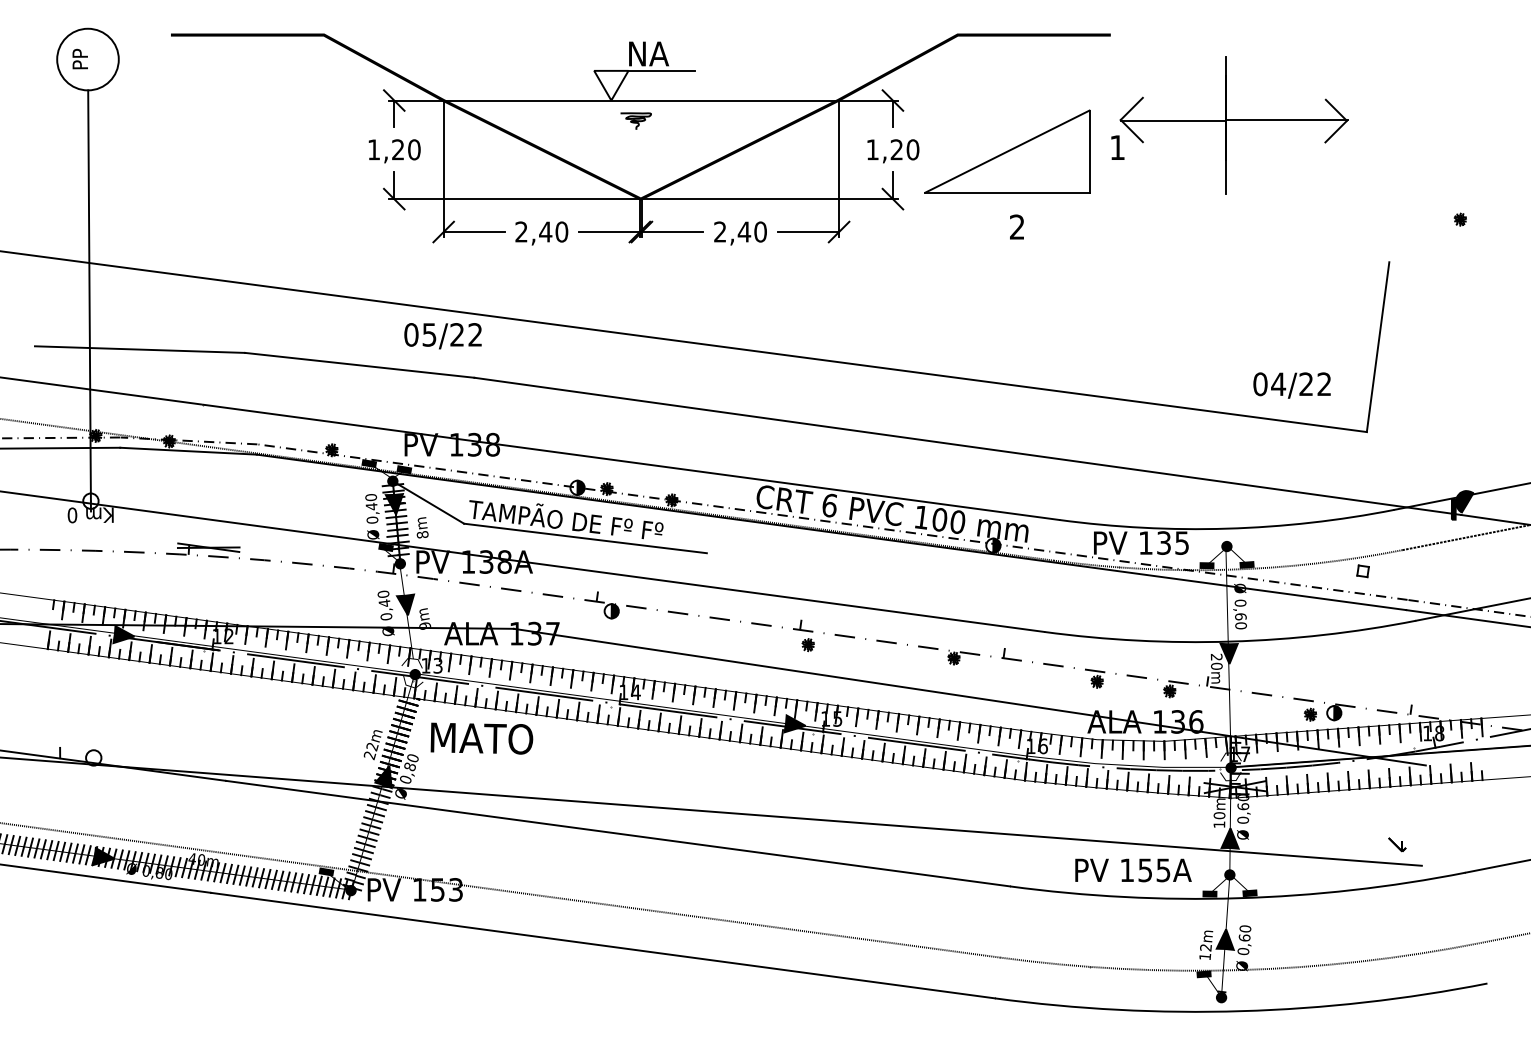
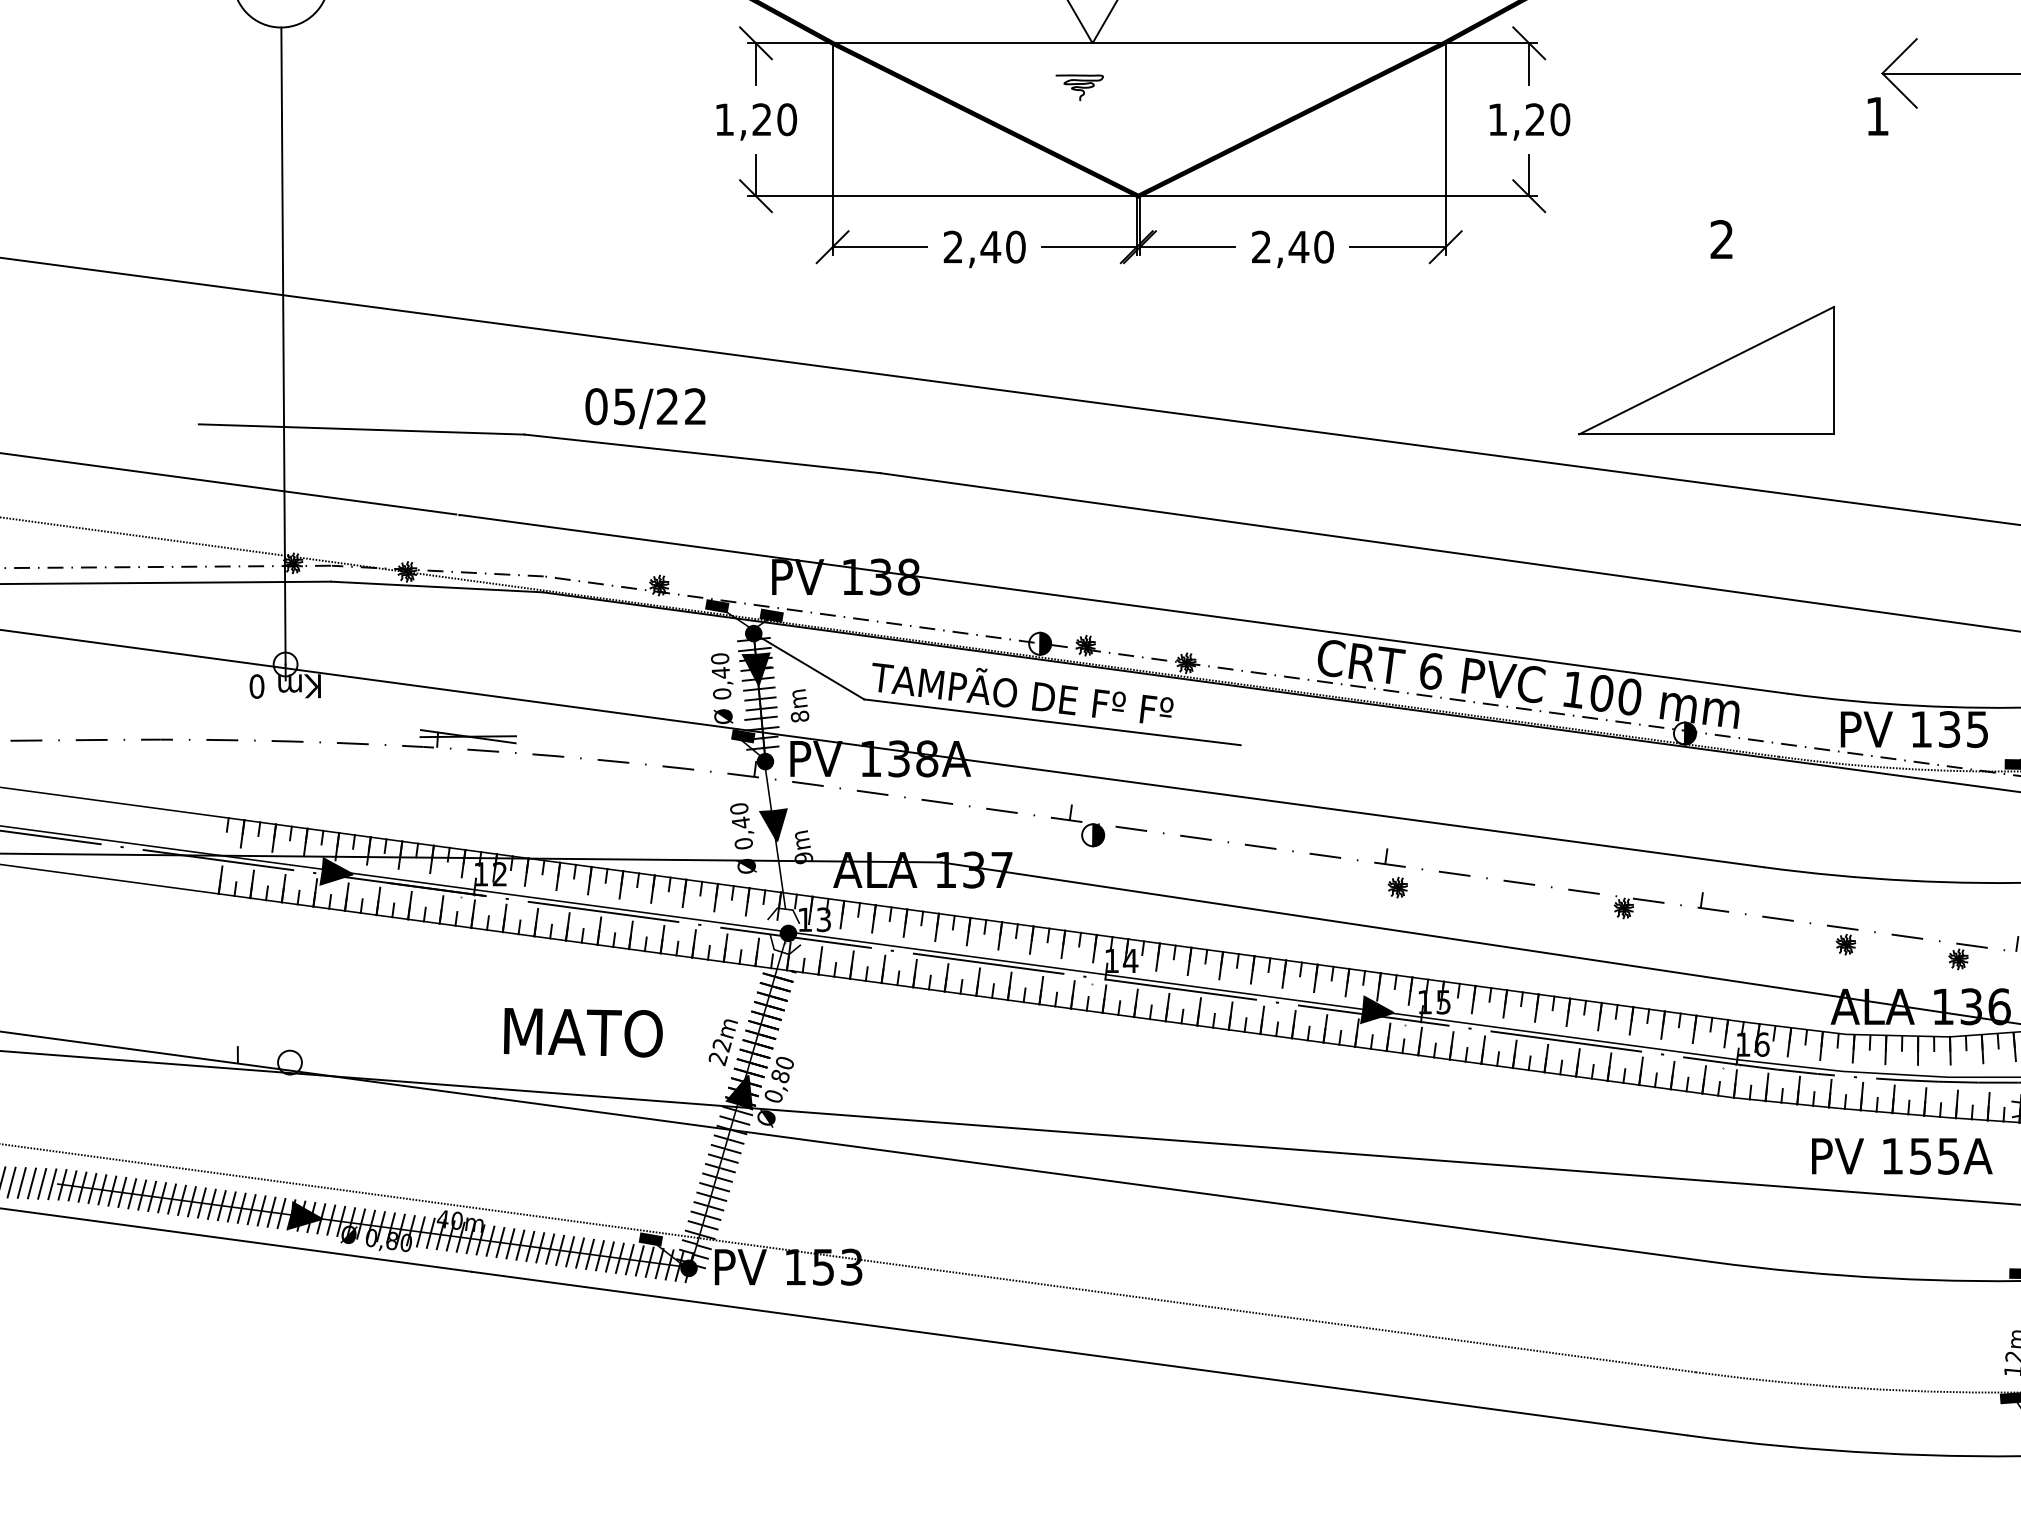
curve: (635, 120) -> (1078, 86), moved
part: (1007, 151) -> (1706, 370), moved
text: (442, 336) -> (644, 409), moved
text: (481, 738) -> (582, 1032), moved
text: (1133, 870) -> (1902, 1156), moved

